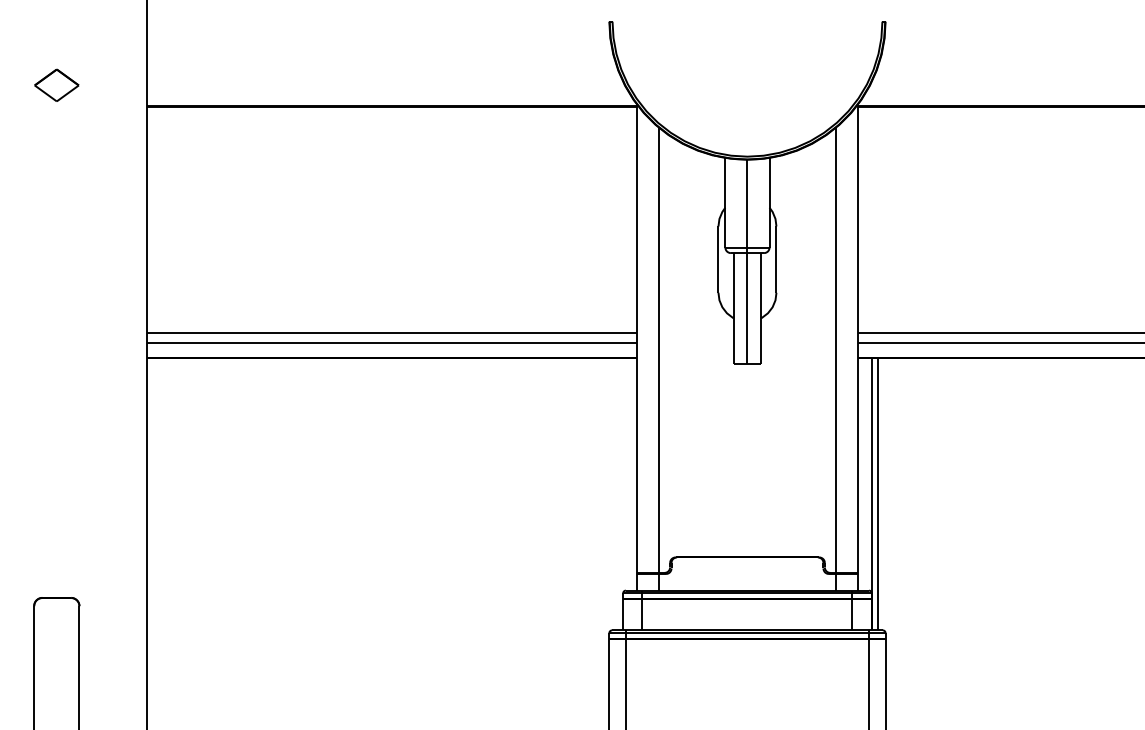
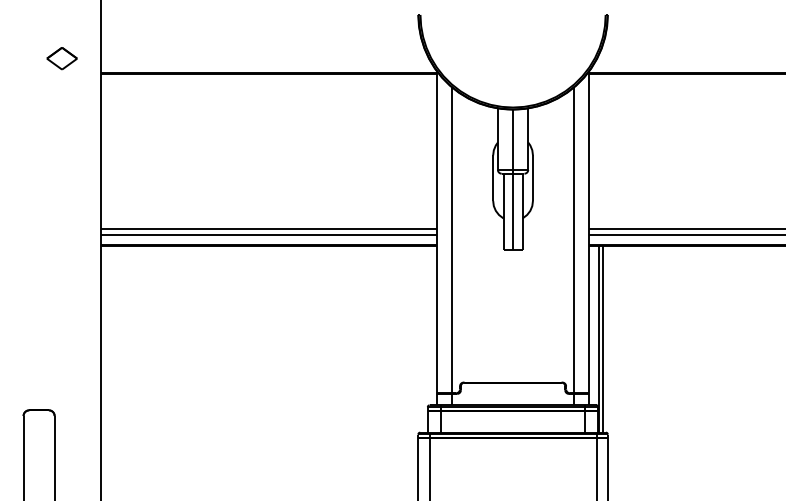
part: (55, 85) -> (61, 58), moved

